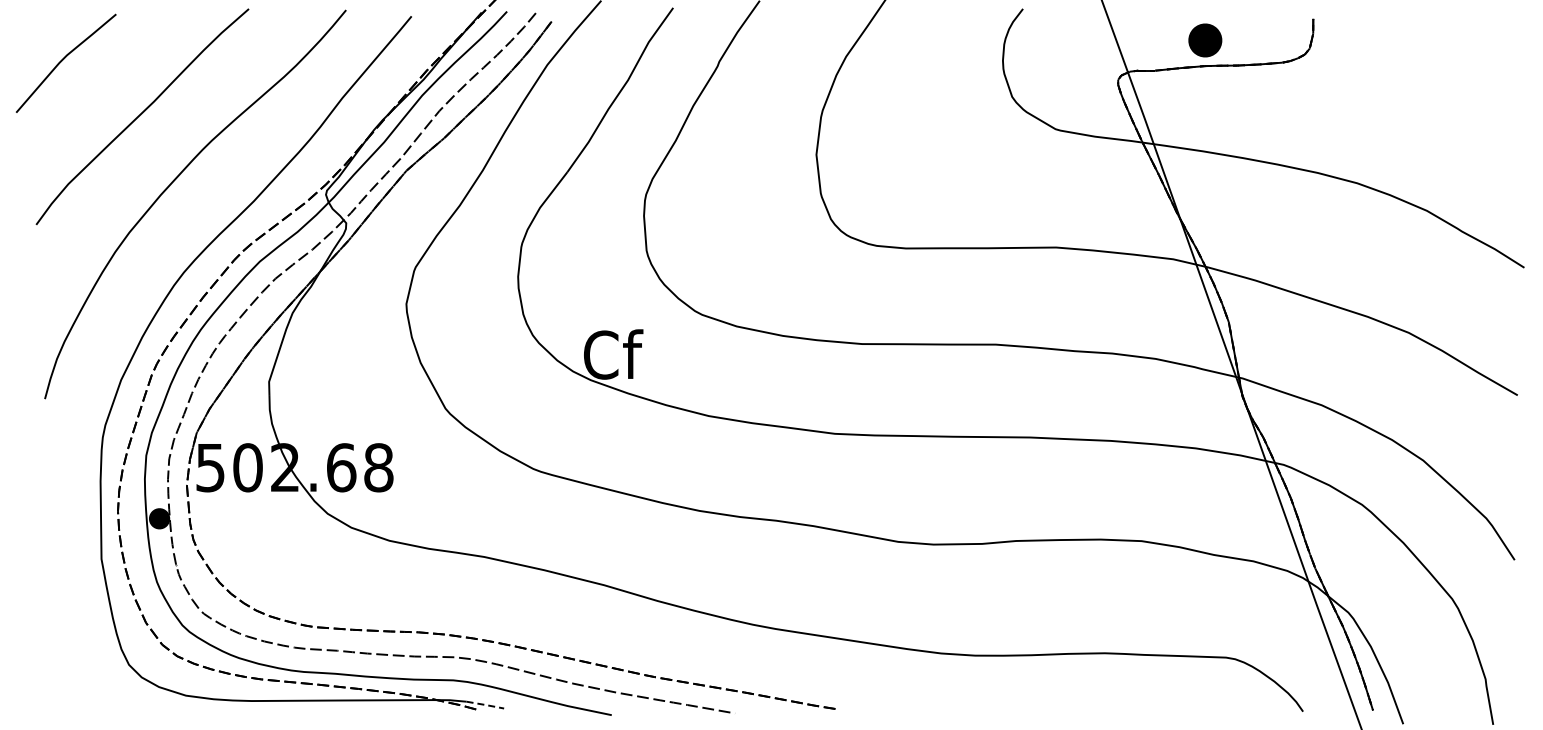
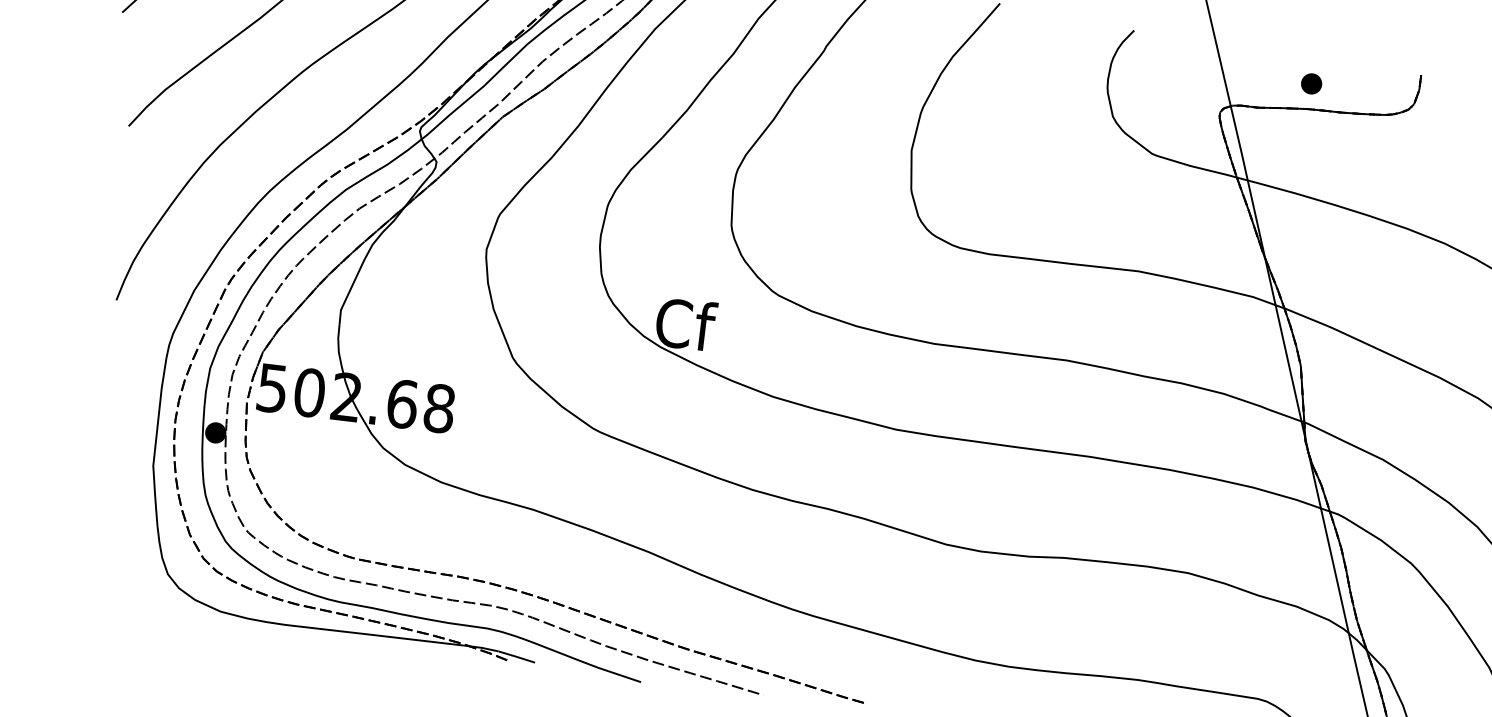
part: (1205, 40) -> (1311, 83), size x0.62
line: (485, 704) -> (517, 656), dashed -> solid

